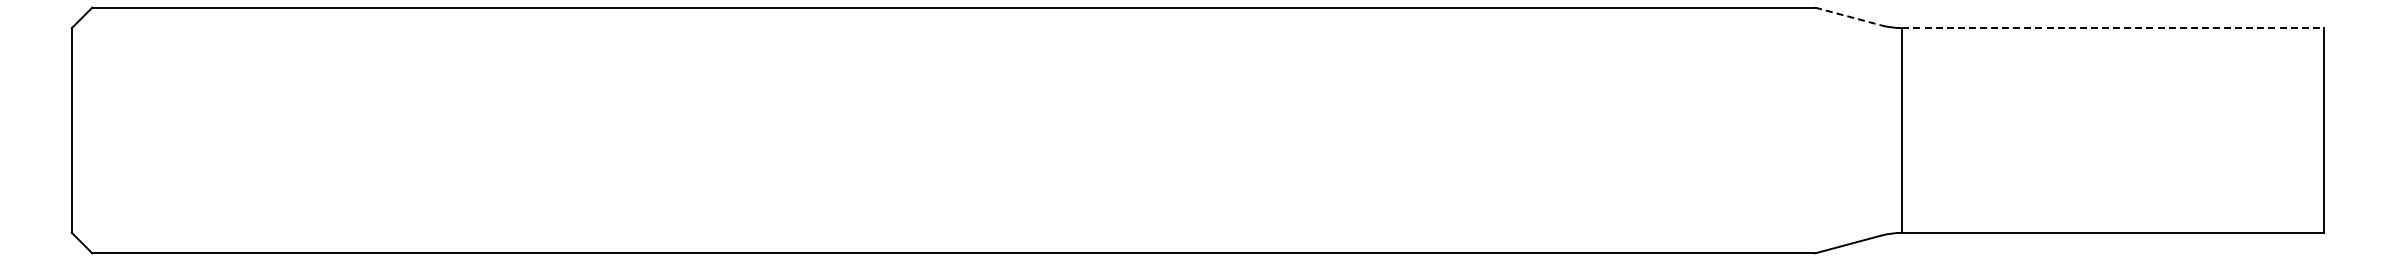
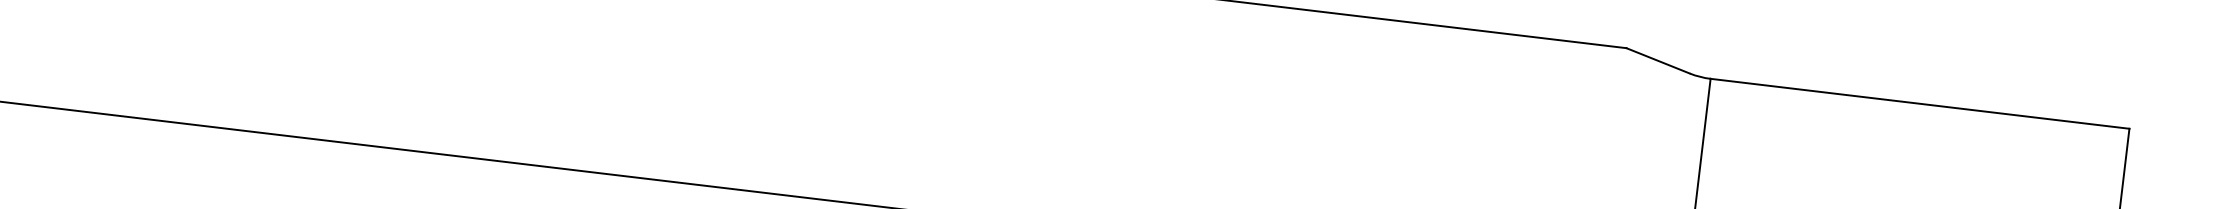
line: (1848, 16) -> (1658, 60), dashed -> solid
line: (2113, 28) -> (1920, 104), dashed -> solid

